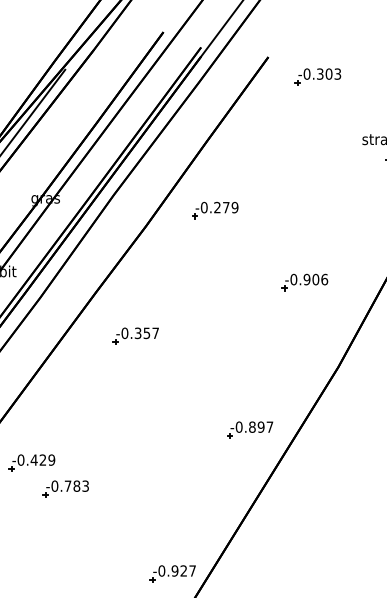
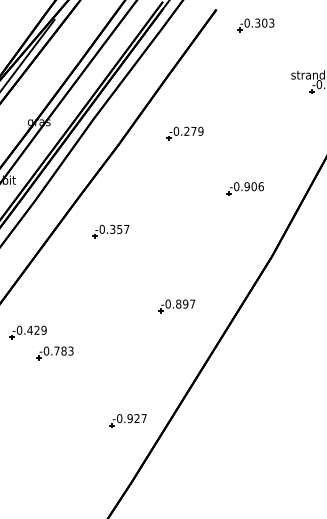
part: (214, 210) -> (184, 133), moved
part: (249, 430) -> (176, 306), moved
part: (171, 573) -> (127, 420), moved

